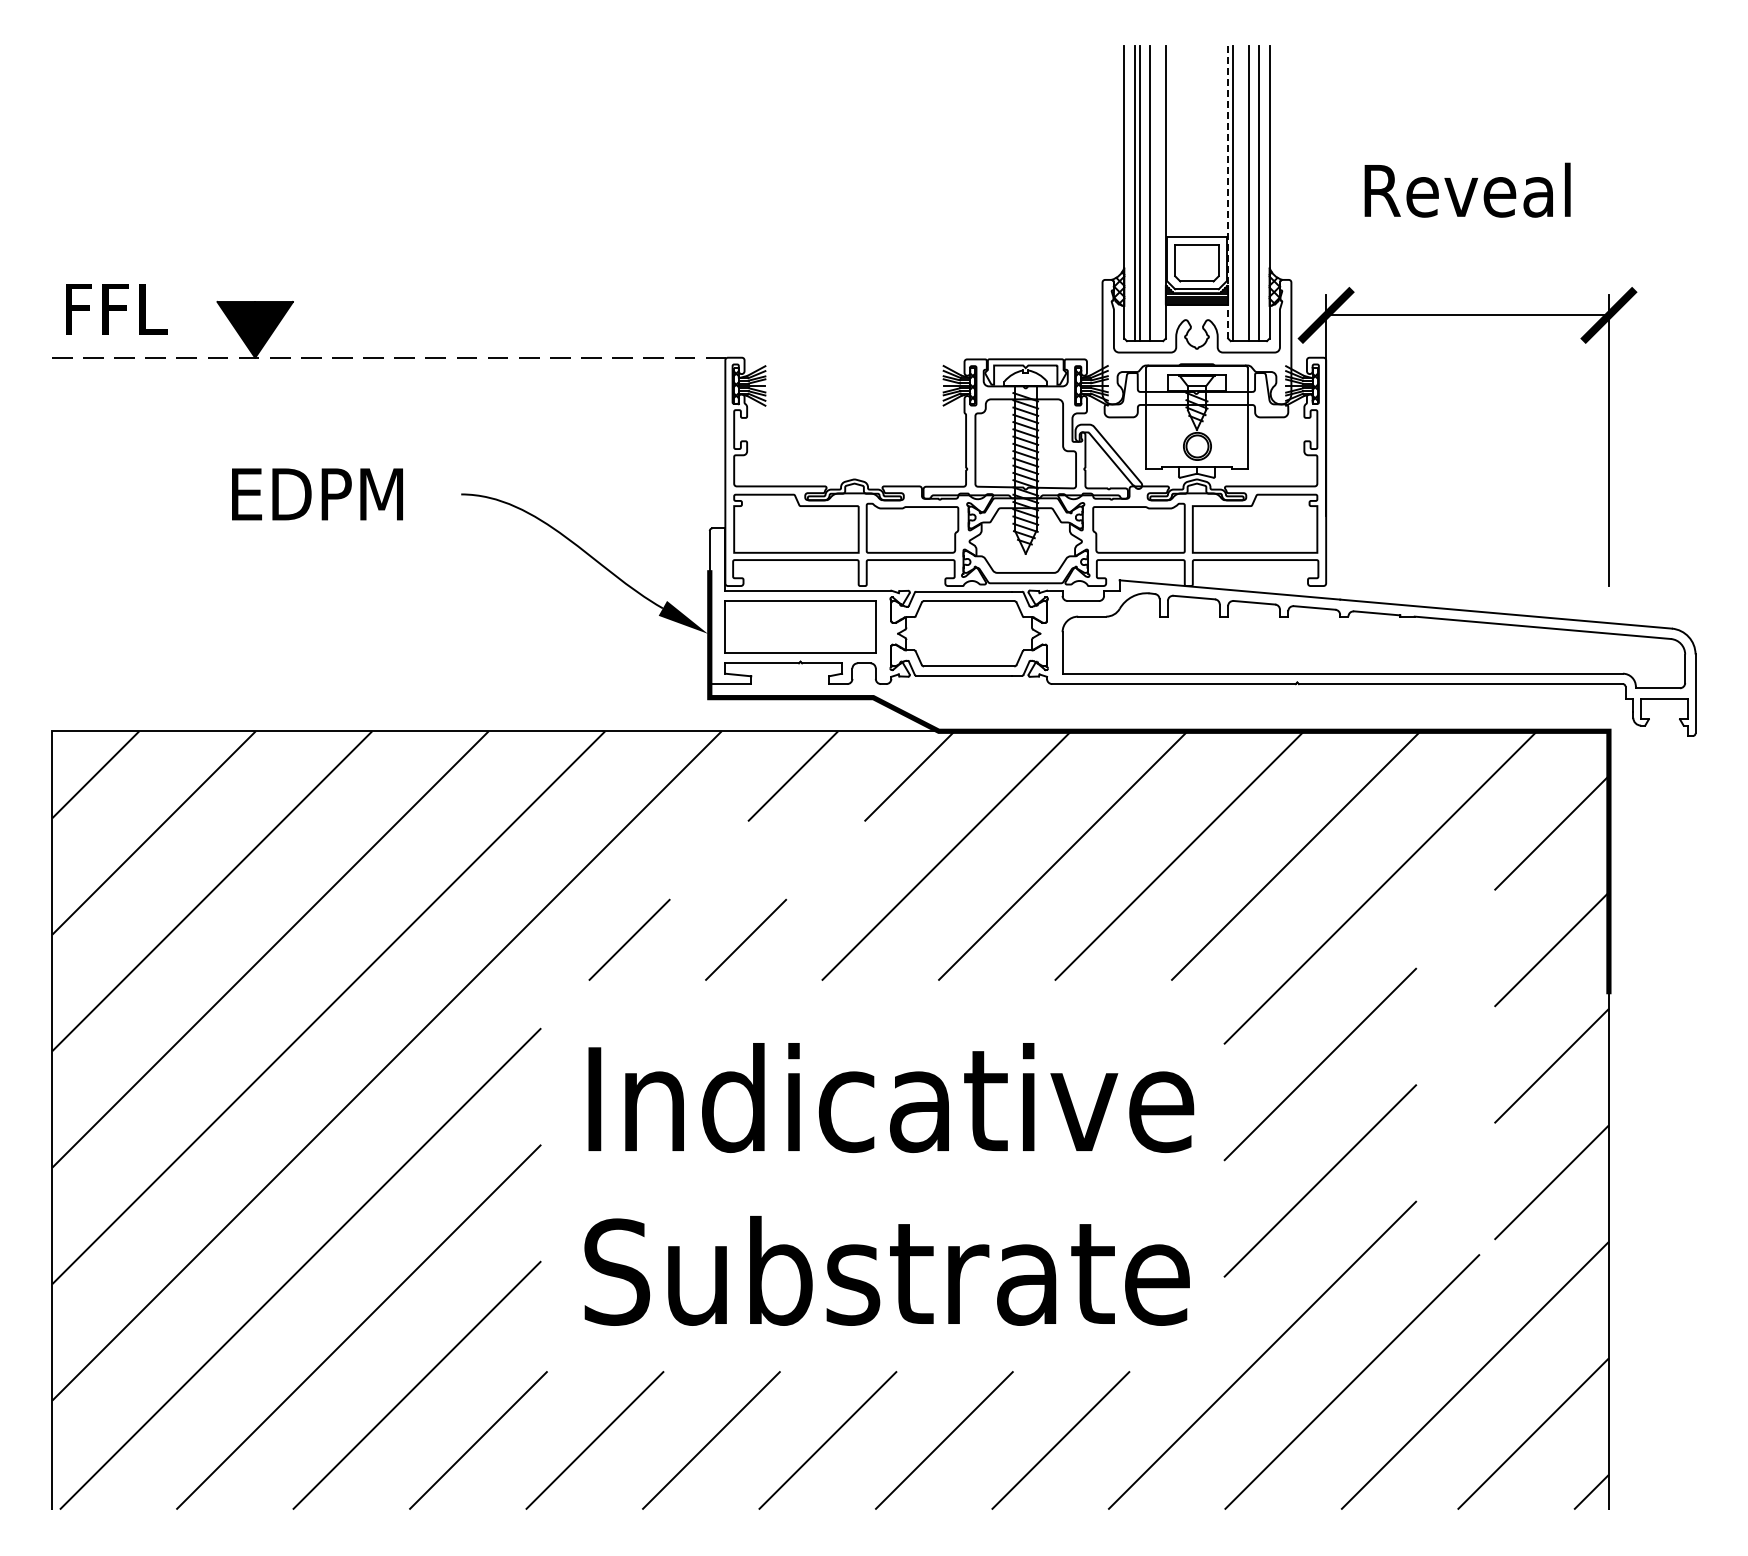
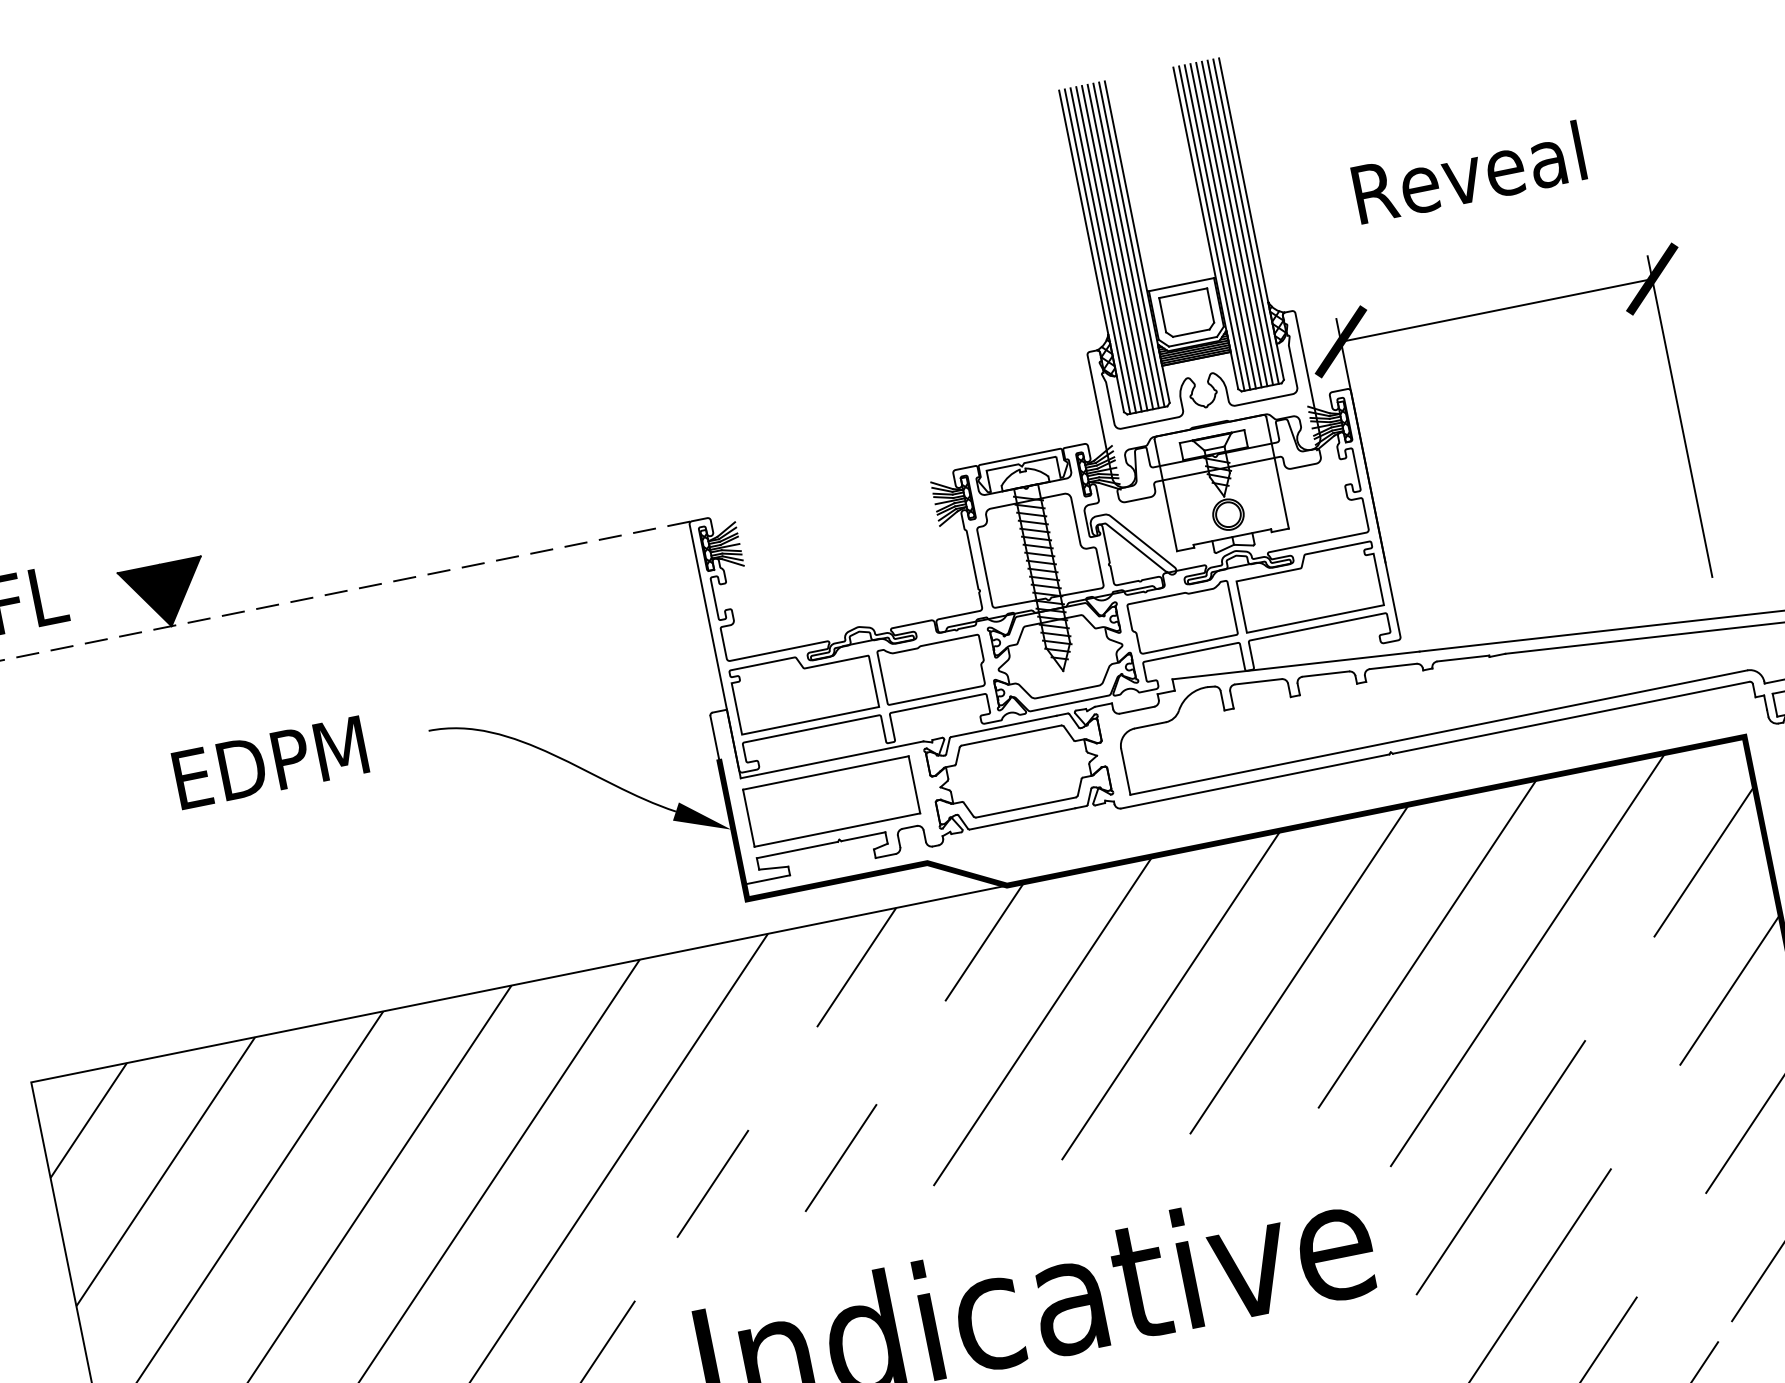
line: (1228, 192) -> (1206, 228), dashed -> solid
line: (1129, 193) -> (1097, 251), added
line: (1145, 193) -> (1115, 247), added
line: (1155, 193) -> (1126, 245), added
line: (1160, 193) -> (1131, 244), added
line: (1238, 193) -> (1217, 227), added
line: (1243, 193) -> (1222, 226), added
line: (1254, 193) -> (1235, 223), added
line: (1264, 193) -> (1246, 221), added

